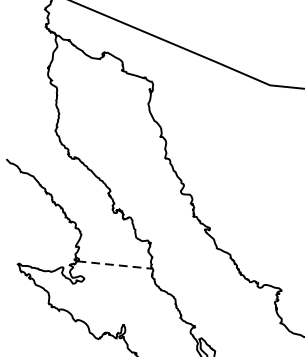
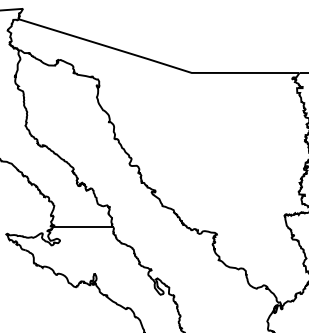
line: (115, 265) -> (83, 227), dashed -> solid

